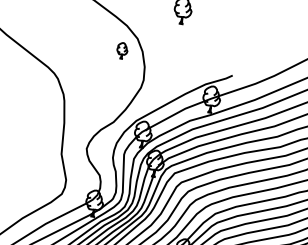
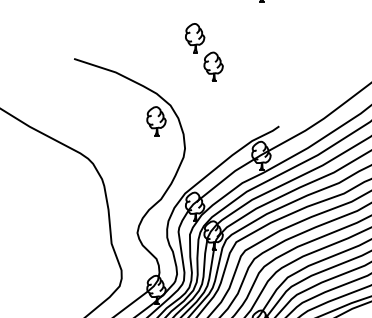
part: (122, 50) -> (156, 121), size x1.67

